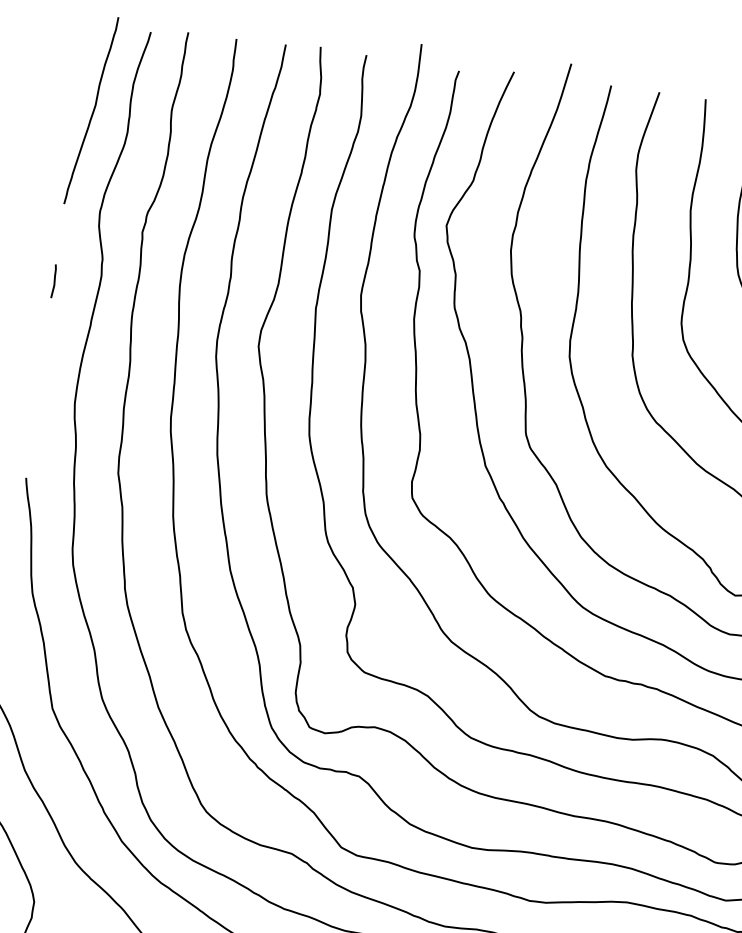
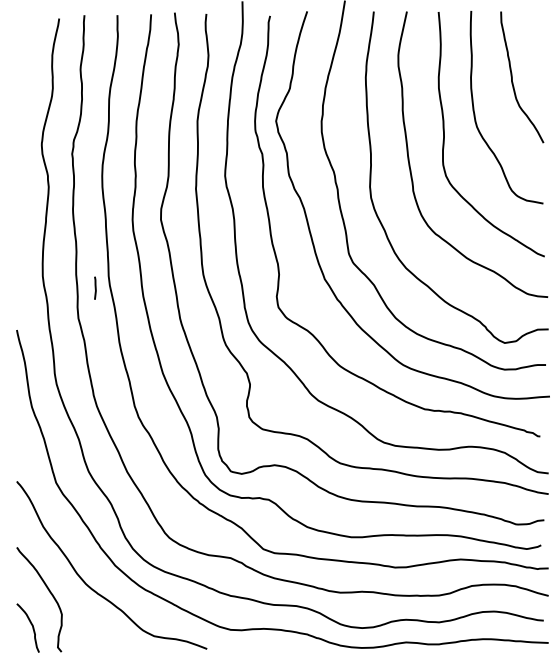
curve: (92, 110) -> (27, 76), removed
line: (54, 280) -> (95, 287), moved

